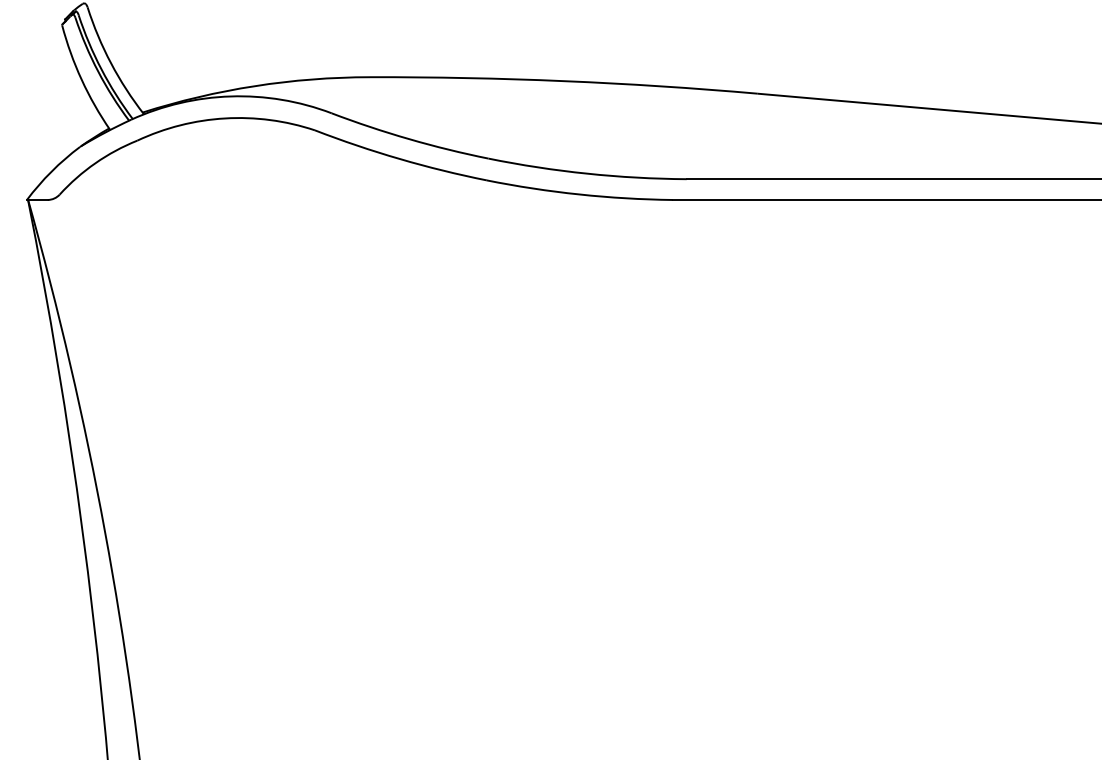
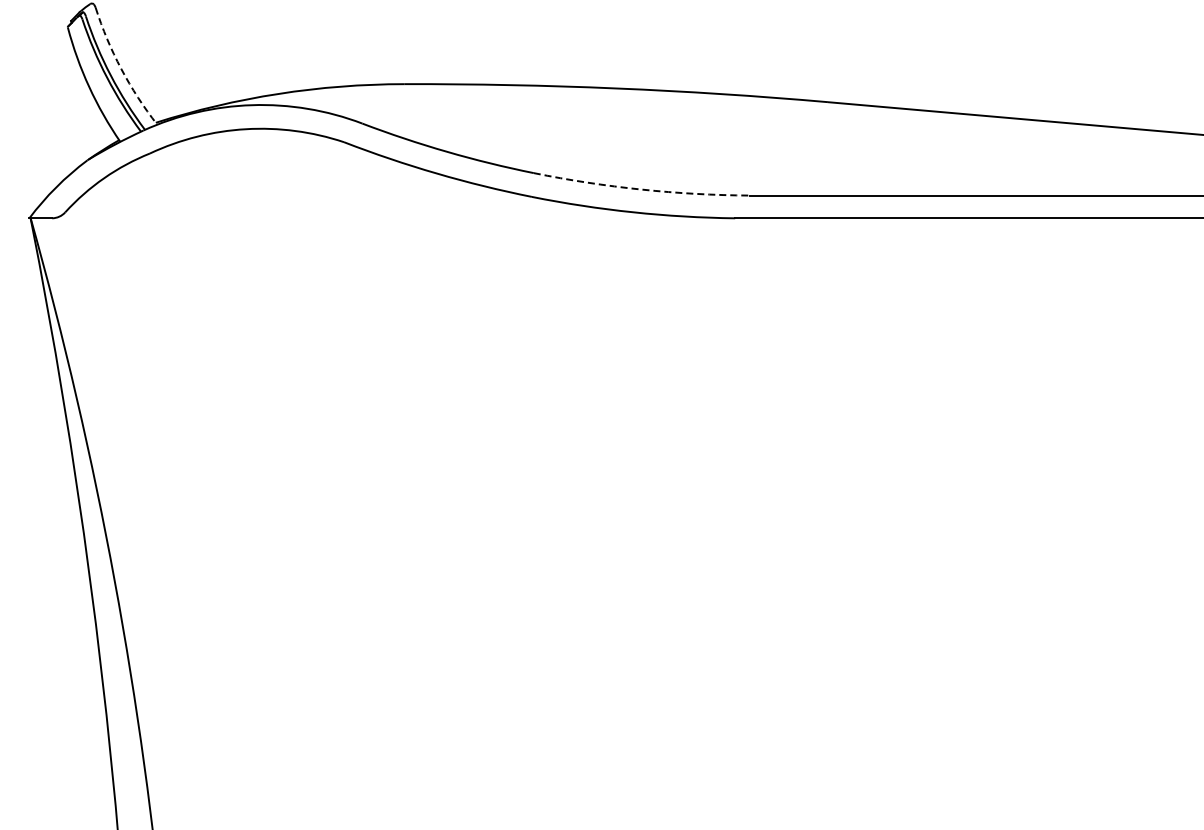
arc: (111, 63) -> (121, 69), solid -> dashed
arc: (587, 173) -> (641, 189), solid -> dashed

